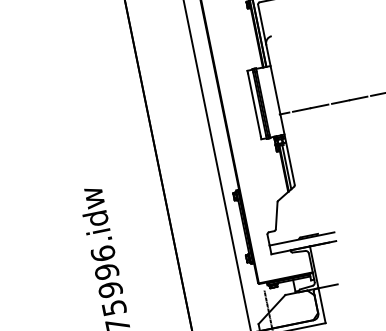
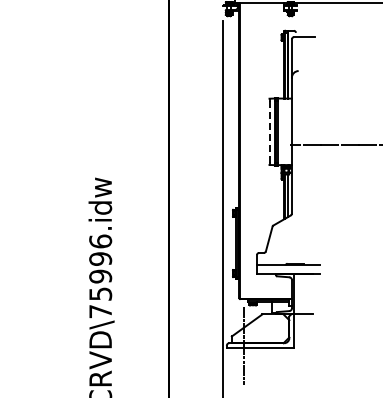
line: (254, 104) -> (269, 131), solid -> dashed

